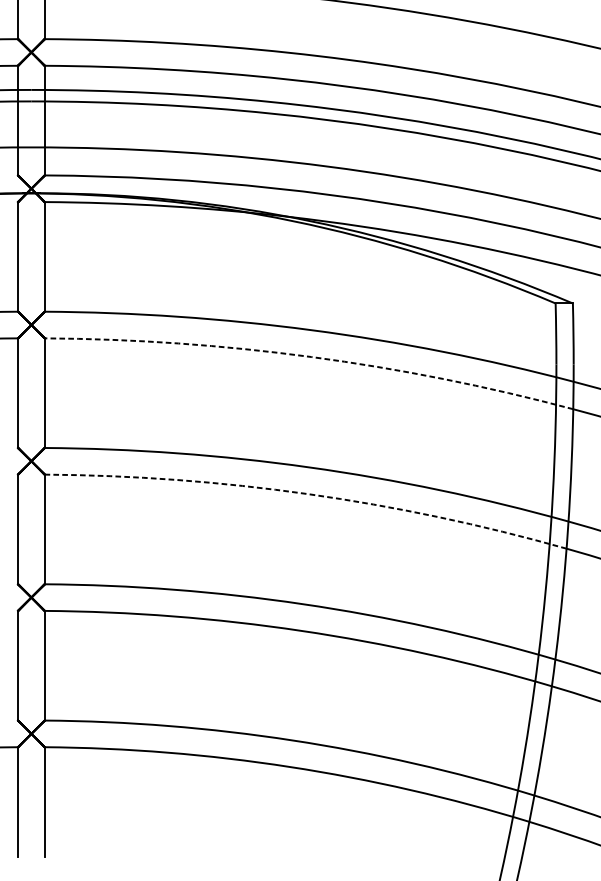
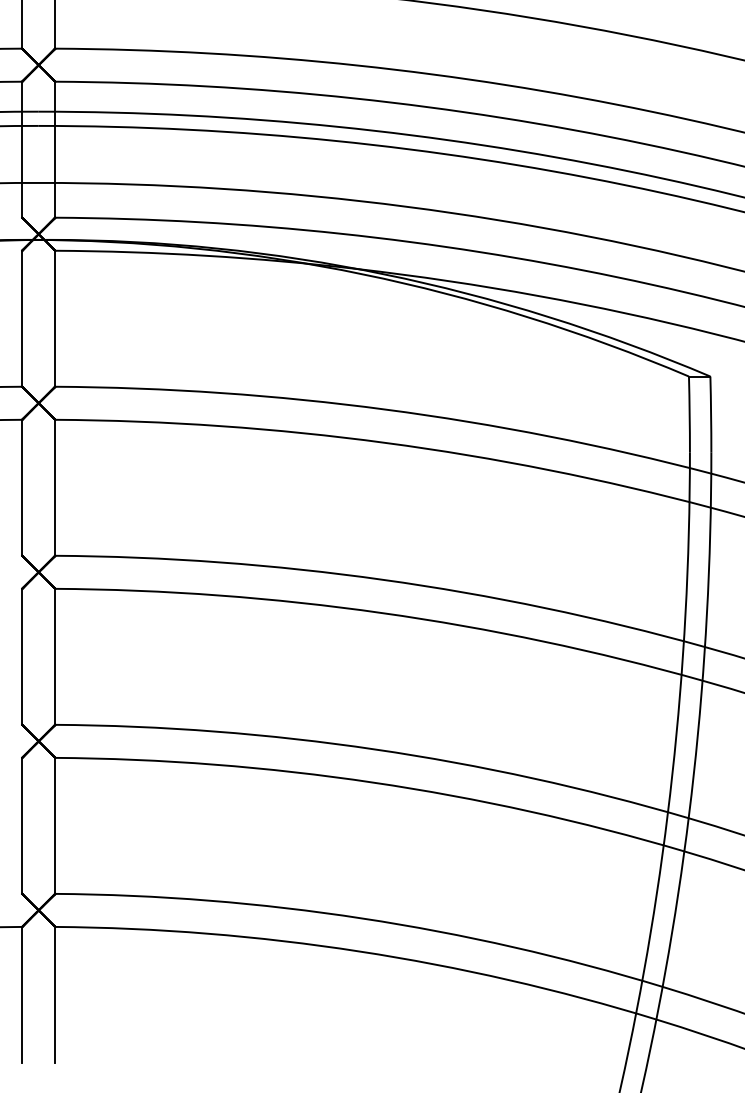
arc: (310, 356) -> (385, 442), dashed -> solid
arc: (308, 494) -> (382, 613), dashed -> solid

